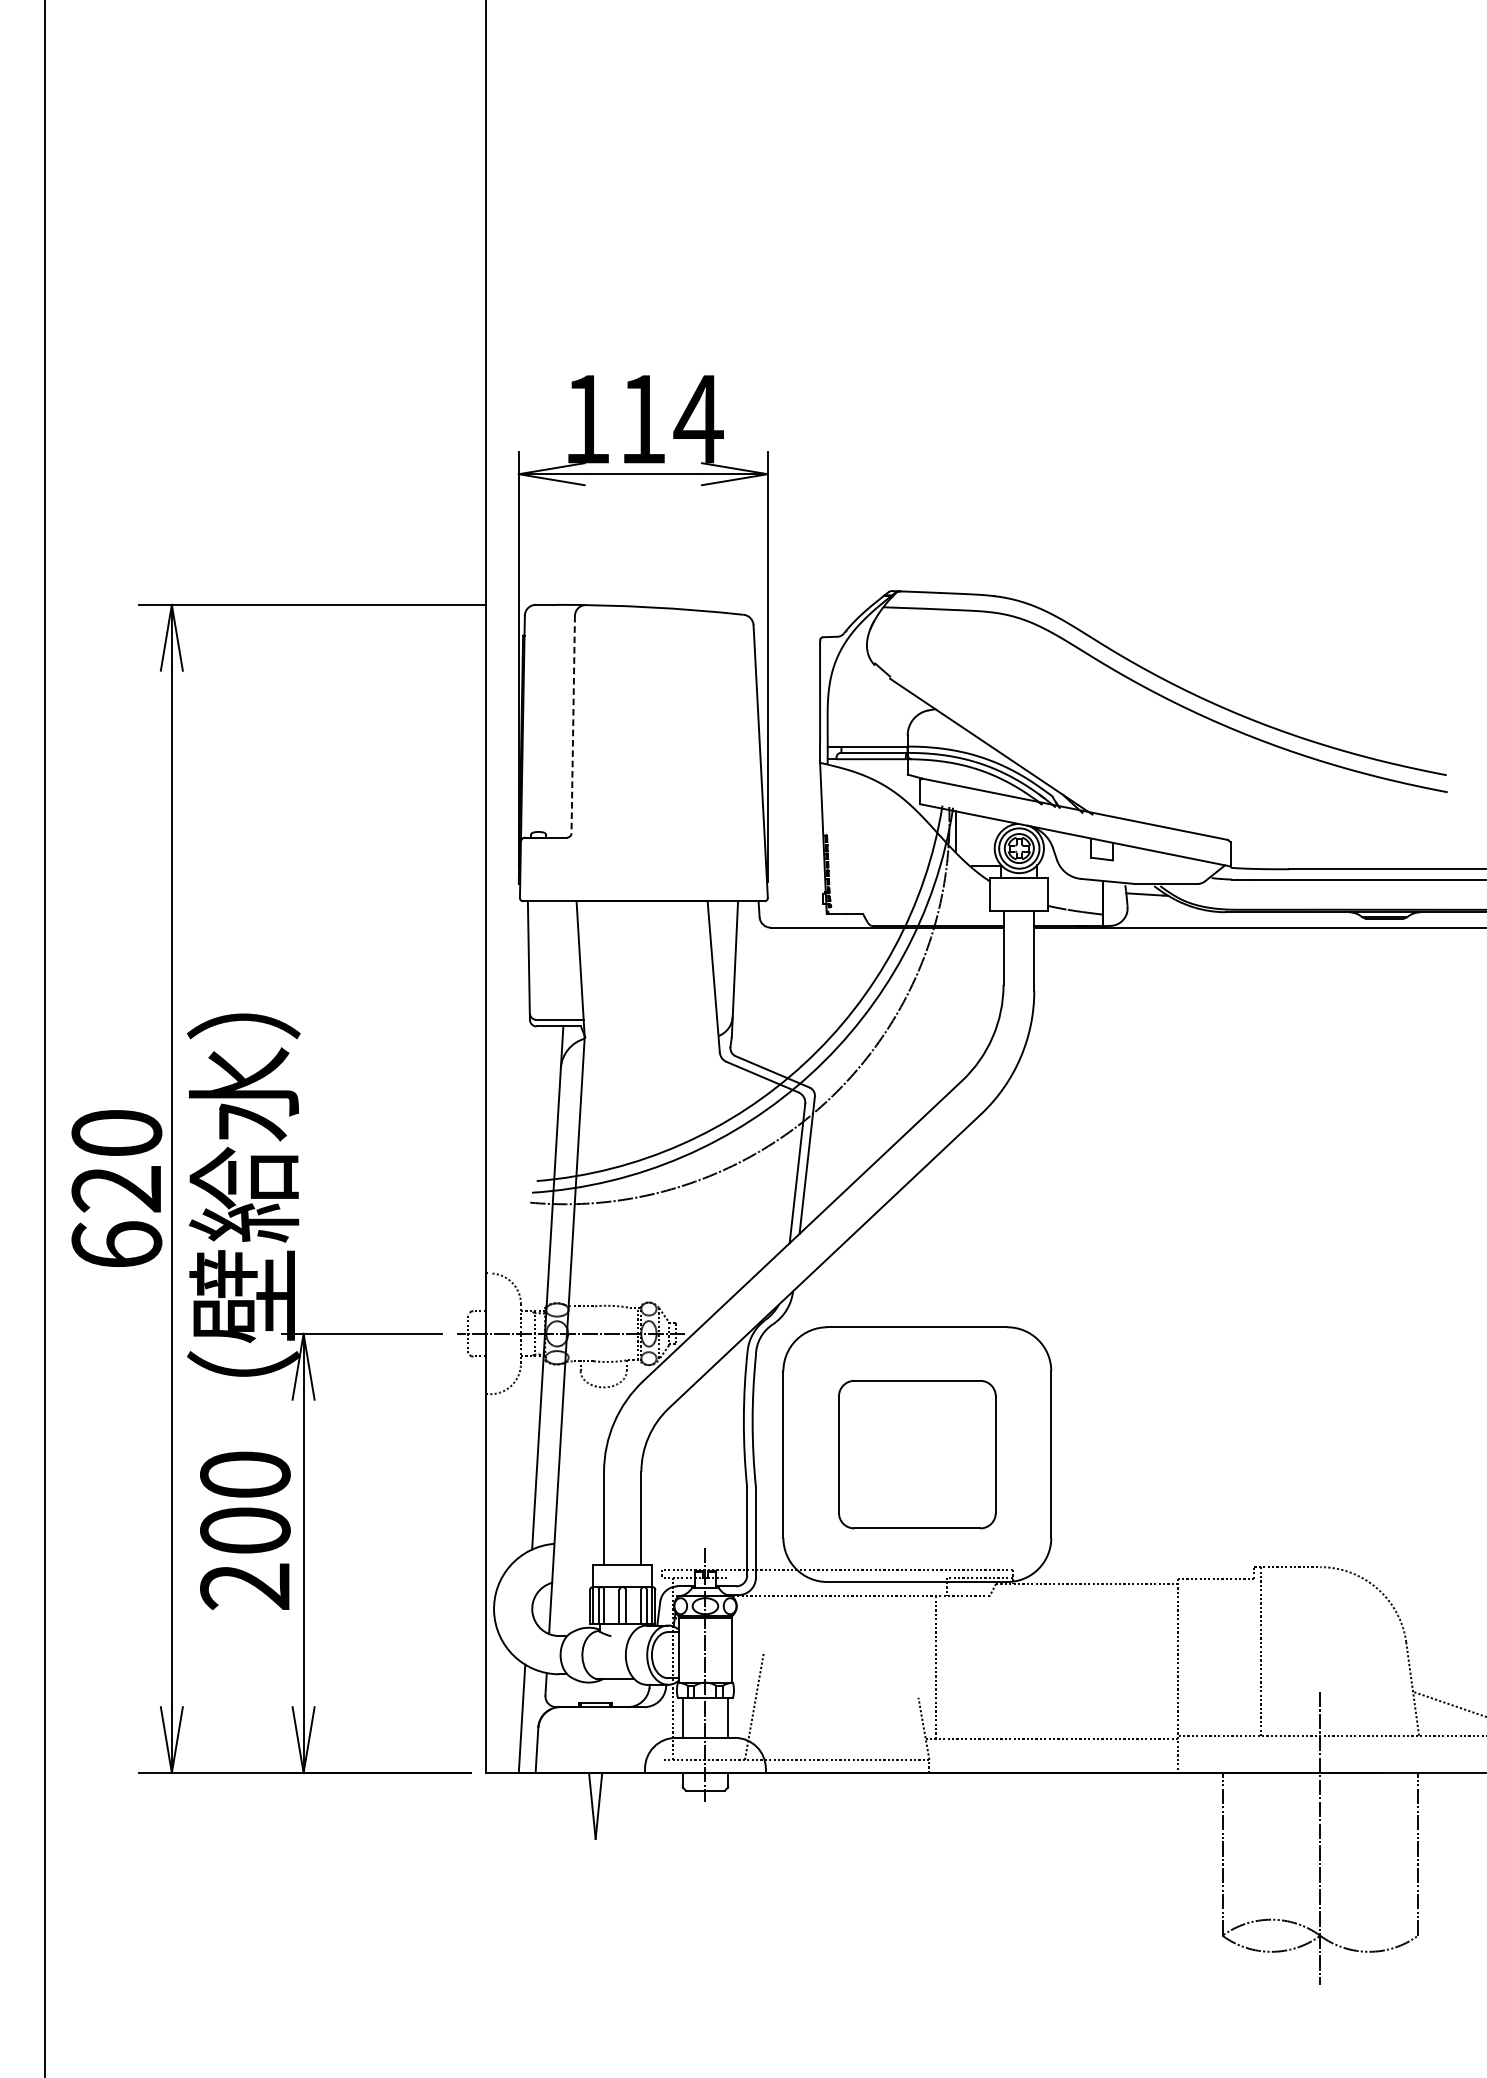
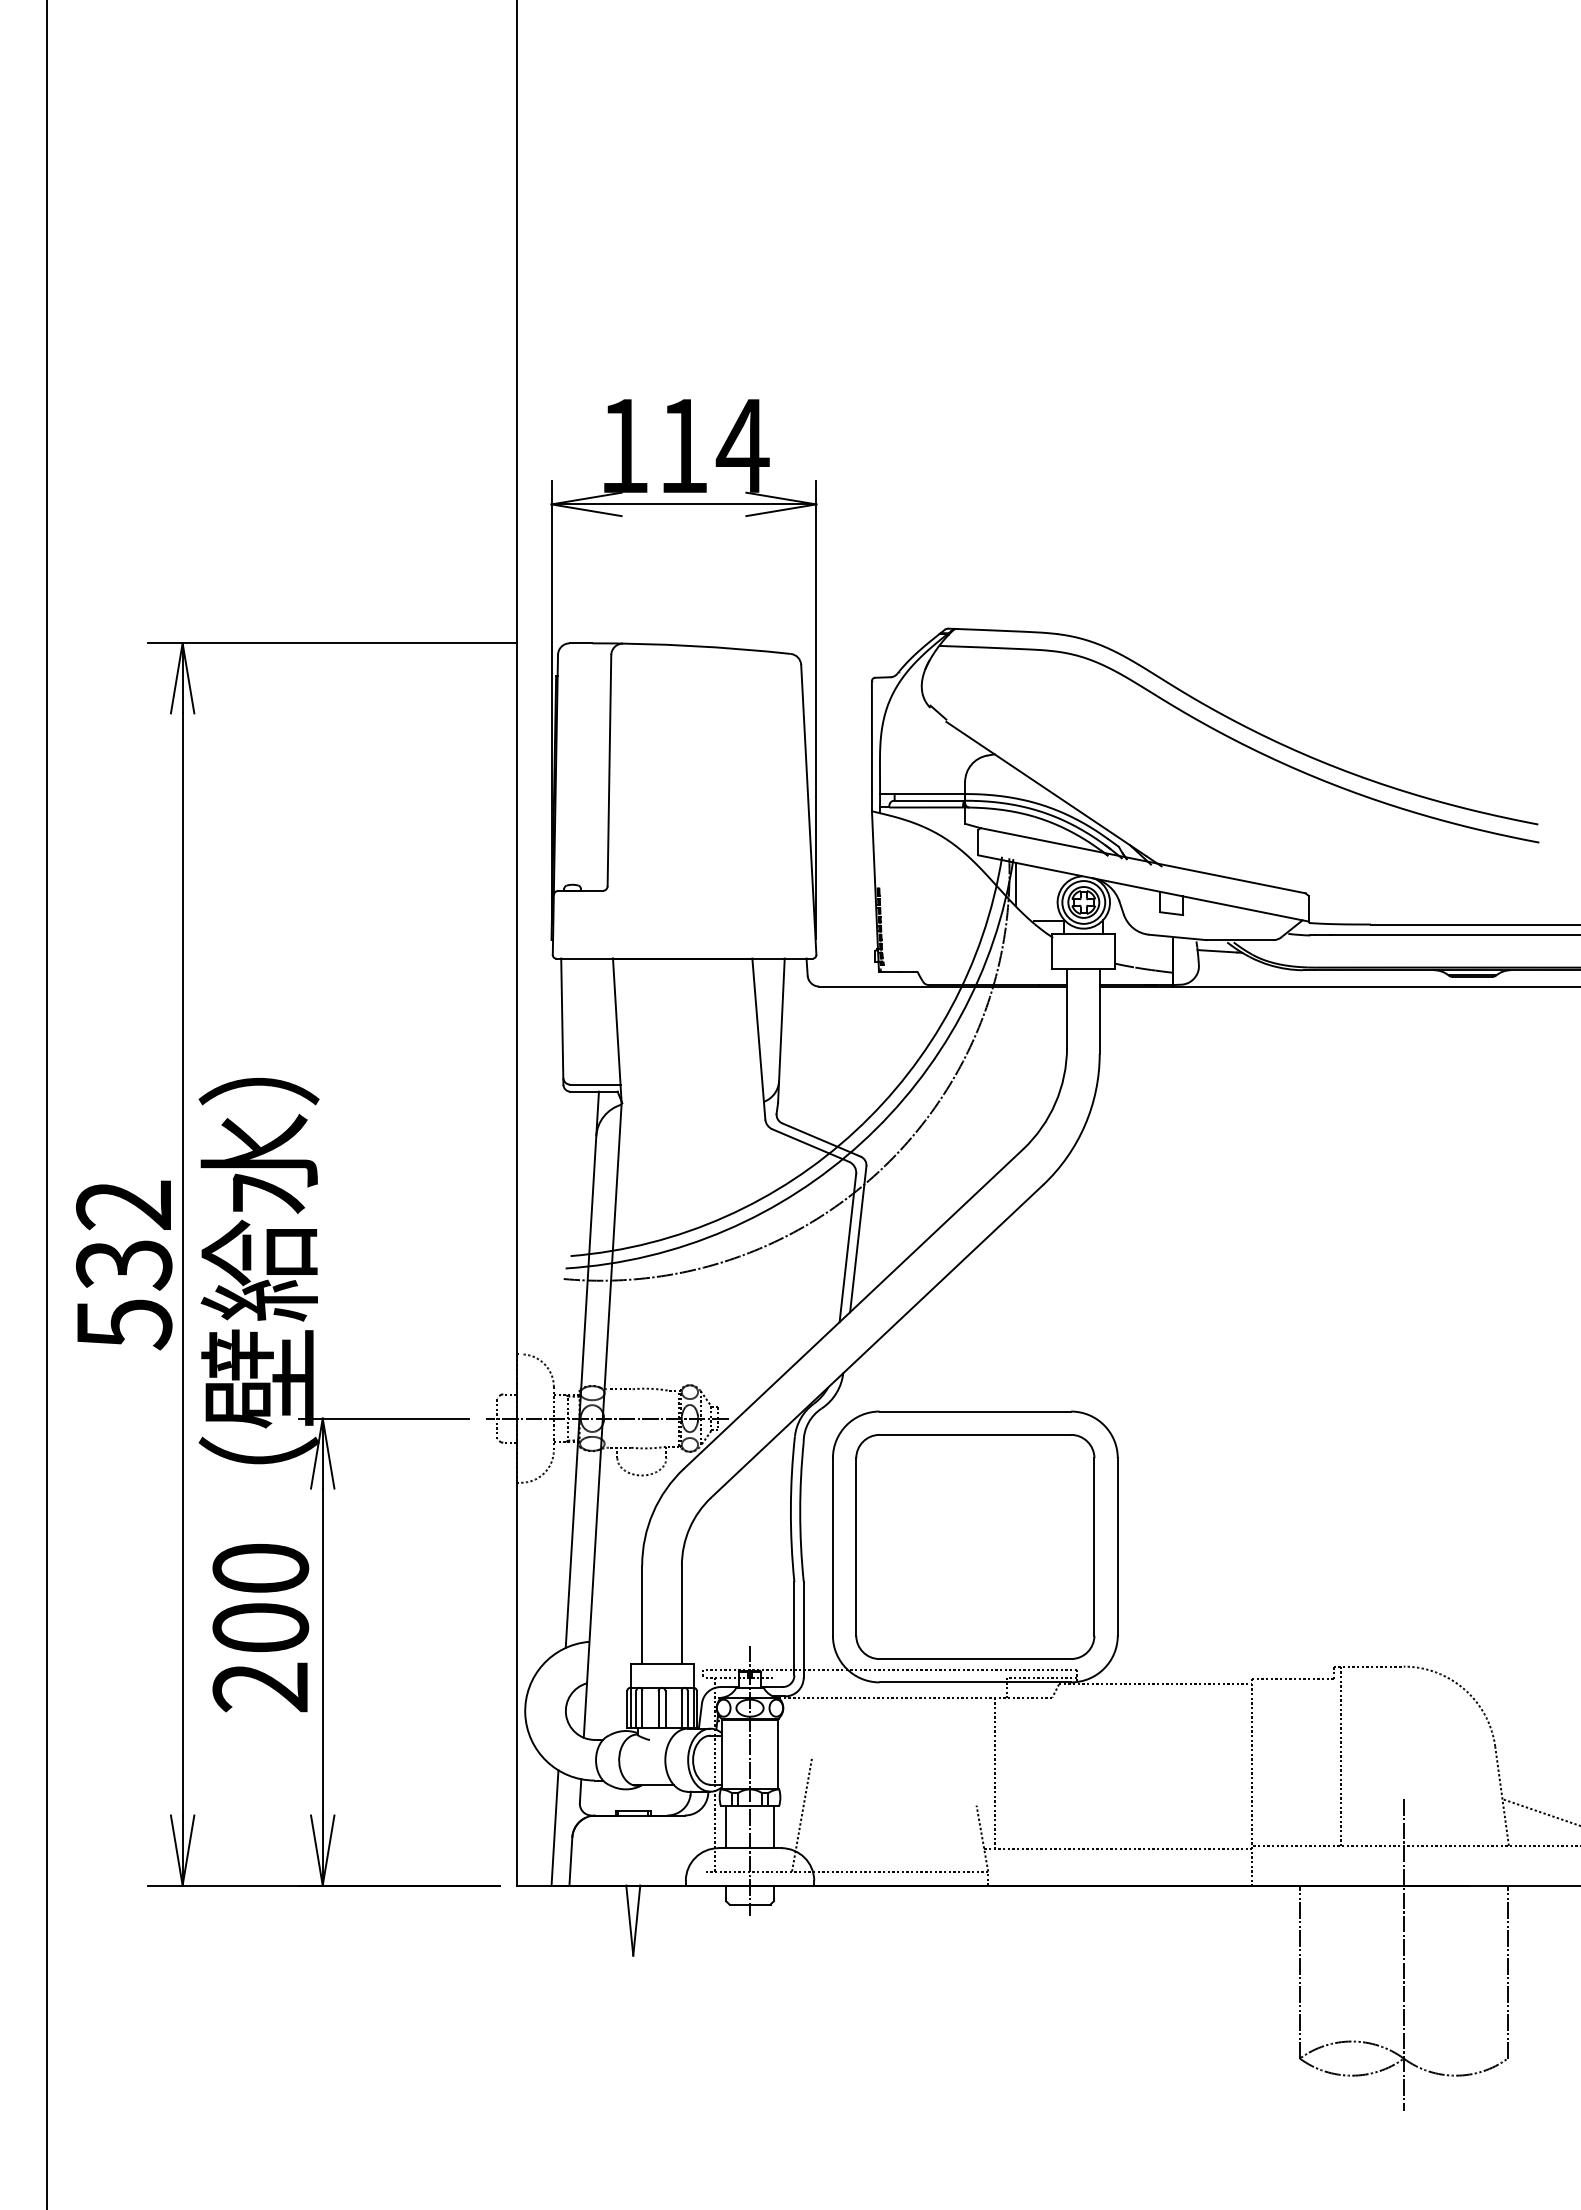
line: (573, 724) -> (609, 770), dashed -> solid
text: (117, 1189) -> (124, 1265), 620 -> 532
part: (917, 1454) -> (975, 1546), size x1.43

